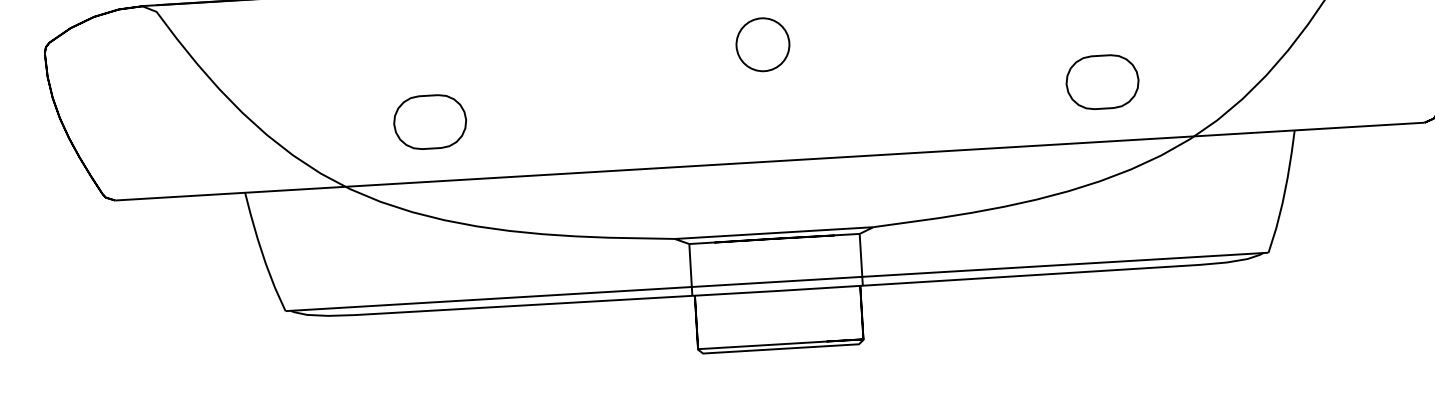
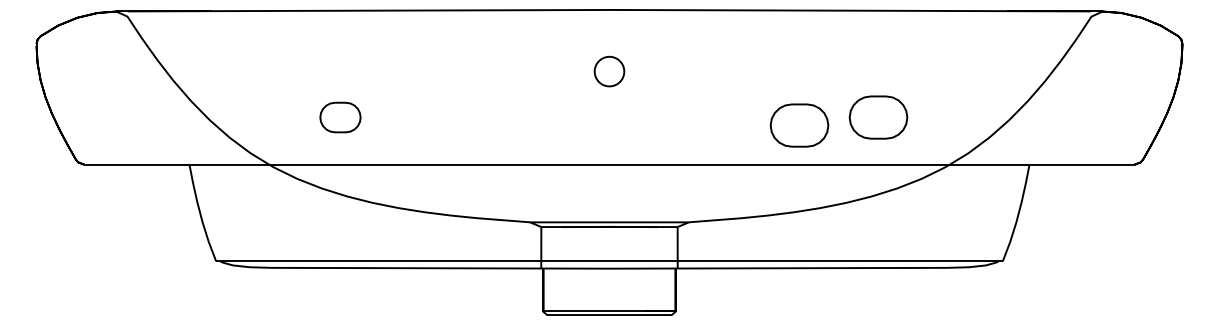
circle: (762, 44) -> (609, 71), size x0.7
part: (1004, 97) -> (799, 125), added
part: (430, 122) -> (340, 117), size x0.7

